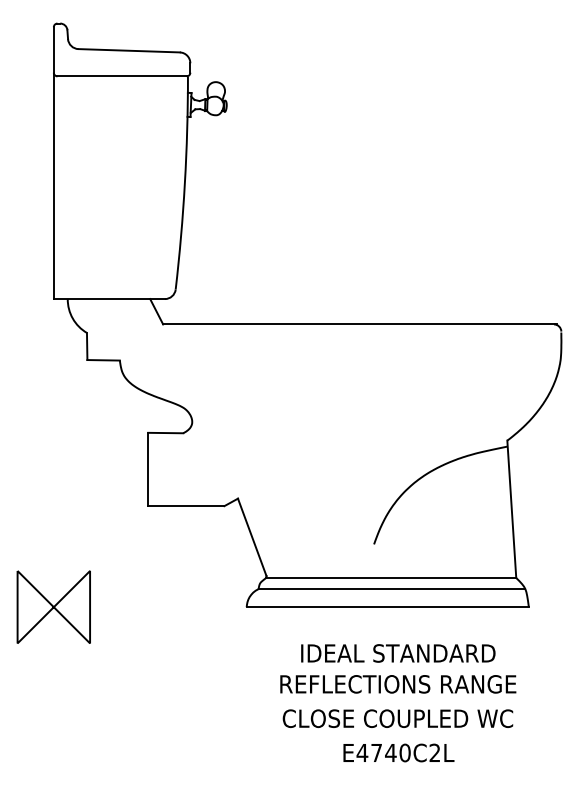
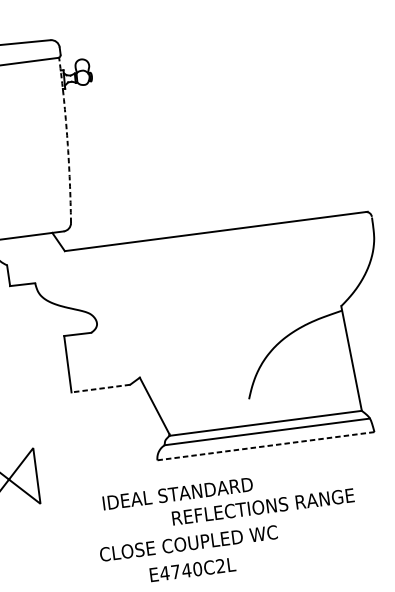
arc: (184, 183) -> (67, 140), solid -> dashed
line: (185, 506) -> (100, 388), solid -> dashed
line: (387, 607) -> (265, 446), solid -> dashed
text: (398, 653) -> (178, 493), moved
text: (398, 684) -> (263, 507), moved
text: (397, 718) -> (188, 543), moved
text: (398, 752) -> (192, 569), moved

